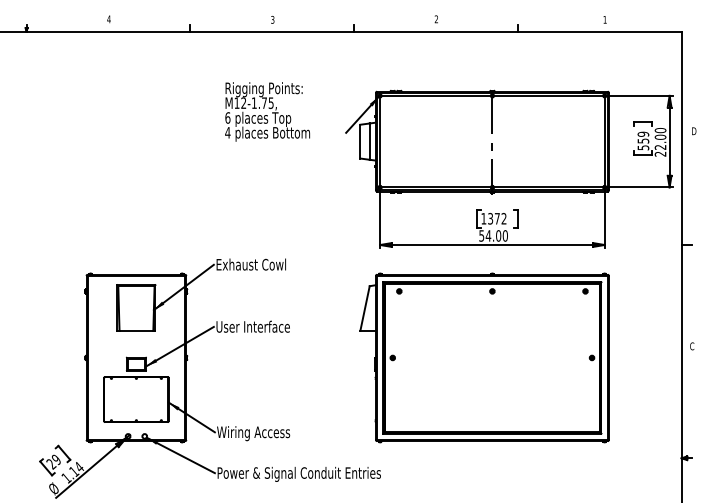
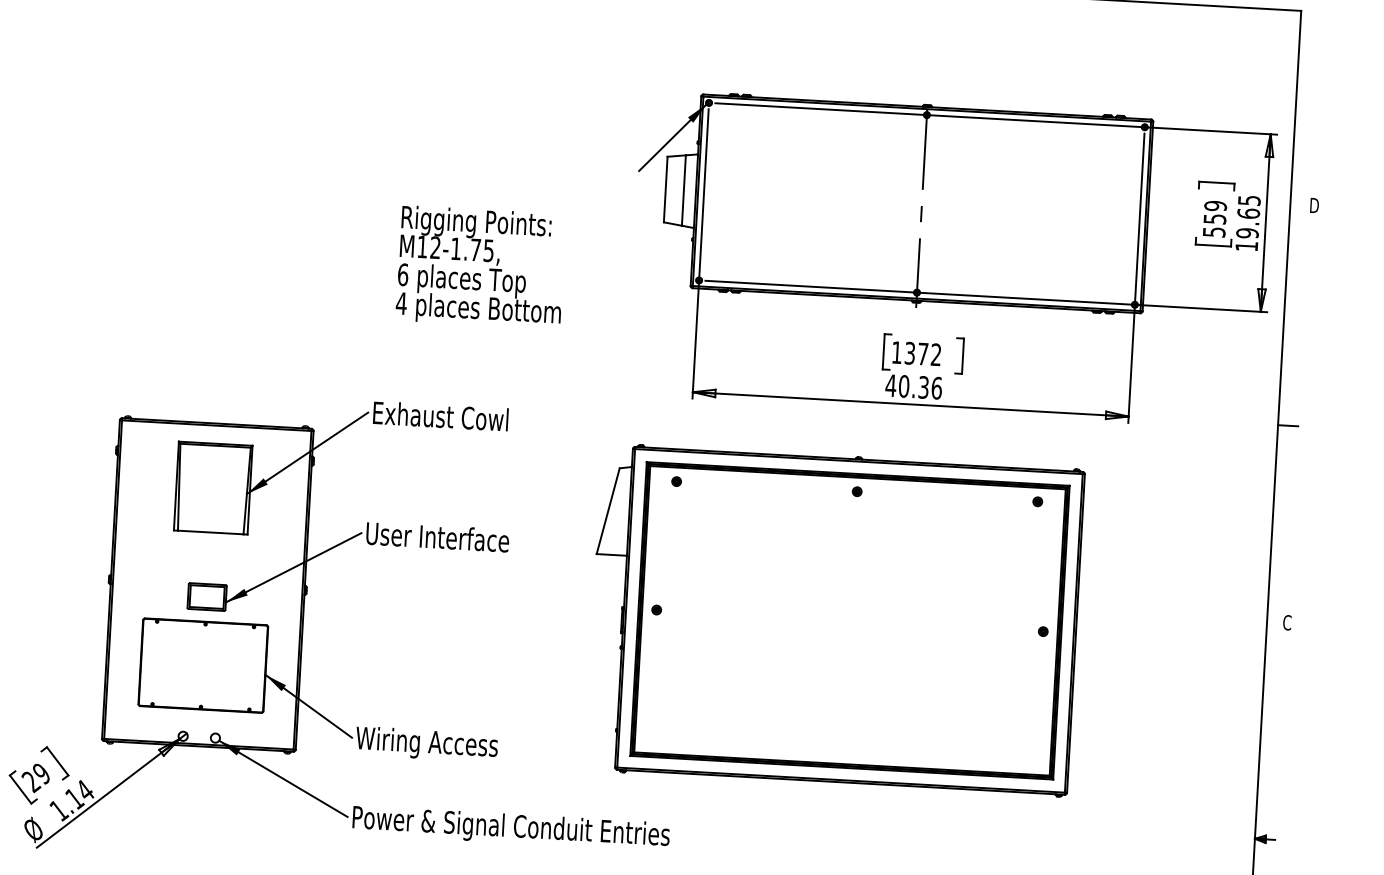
text: (267, 111) -> (480, 266), moved
text: (660, 142) -> (1247, 223), 22.00 -> 19.65
text: (493, 235) -> (913, 386), 54.00 -> 40.36
part: (484, 357) -> (834, 619), moved

